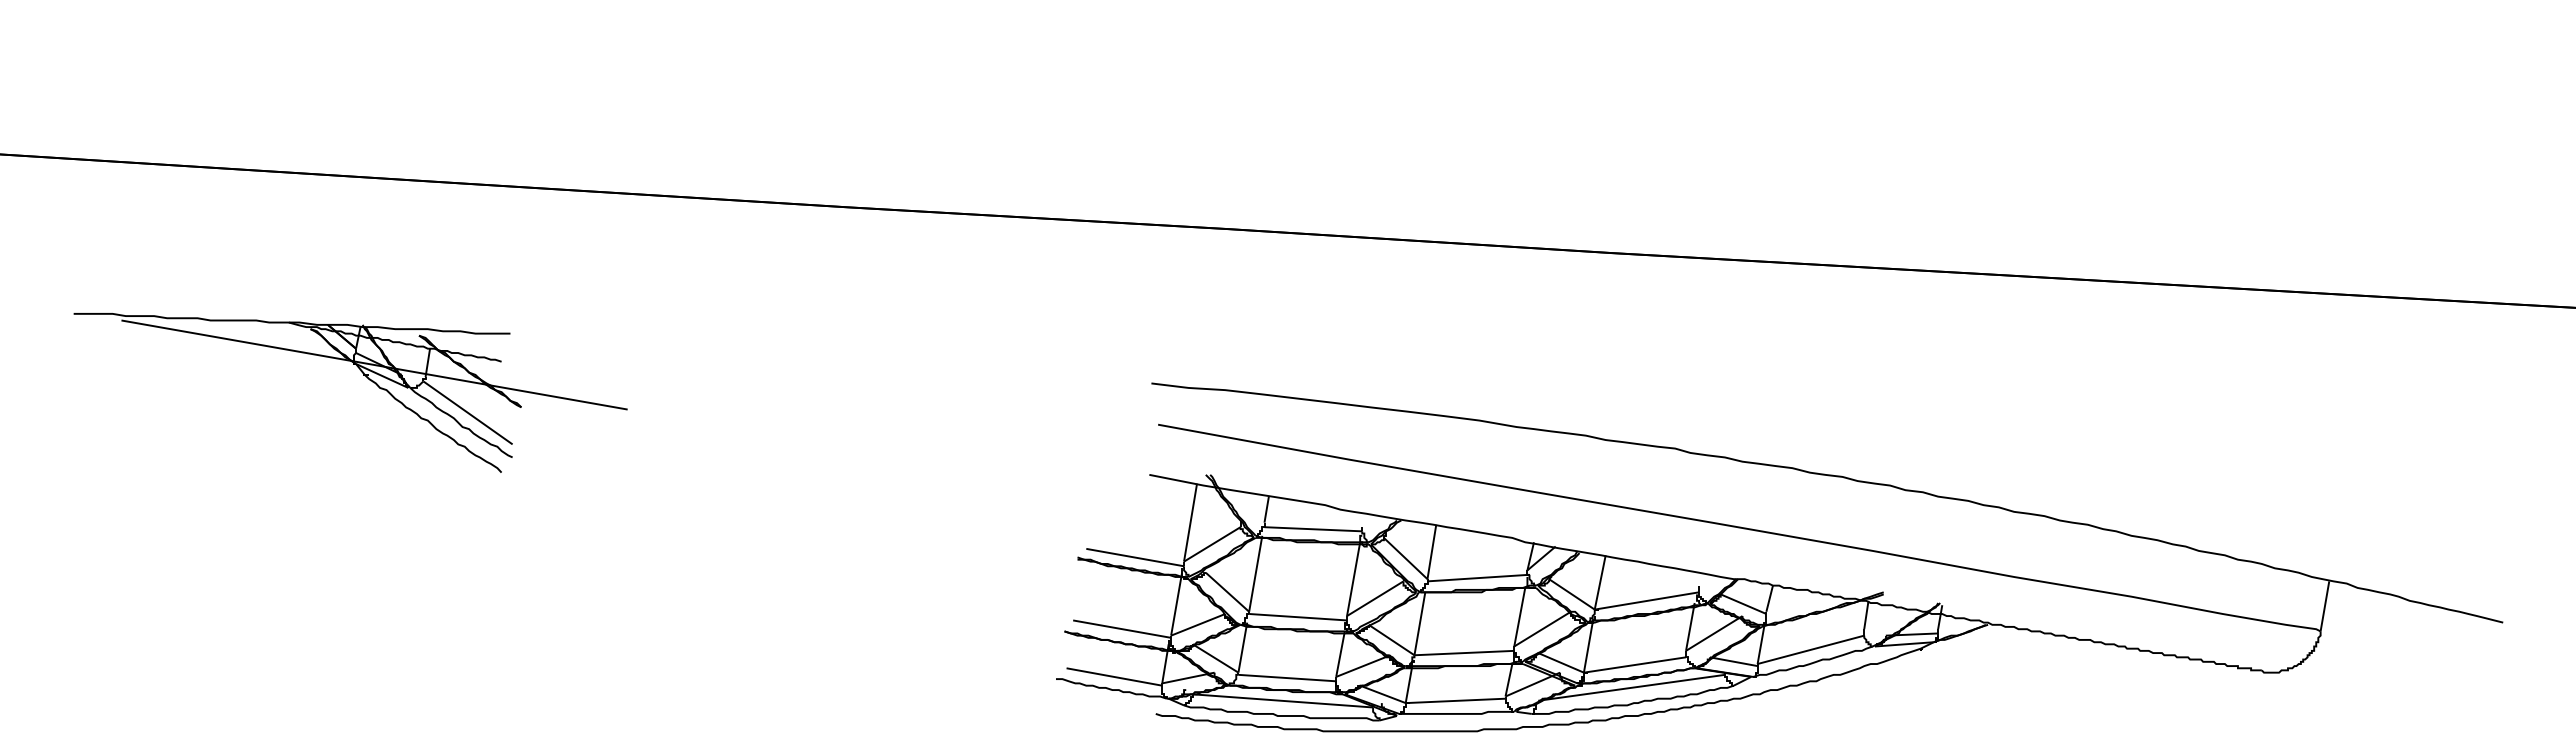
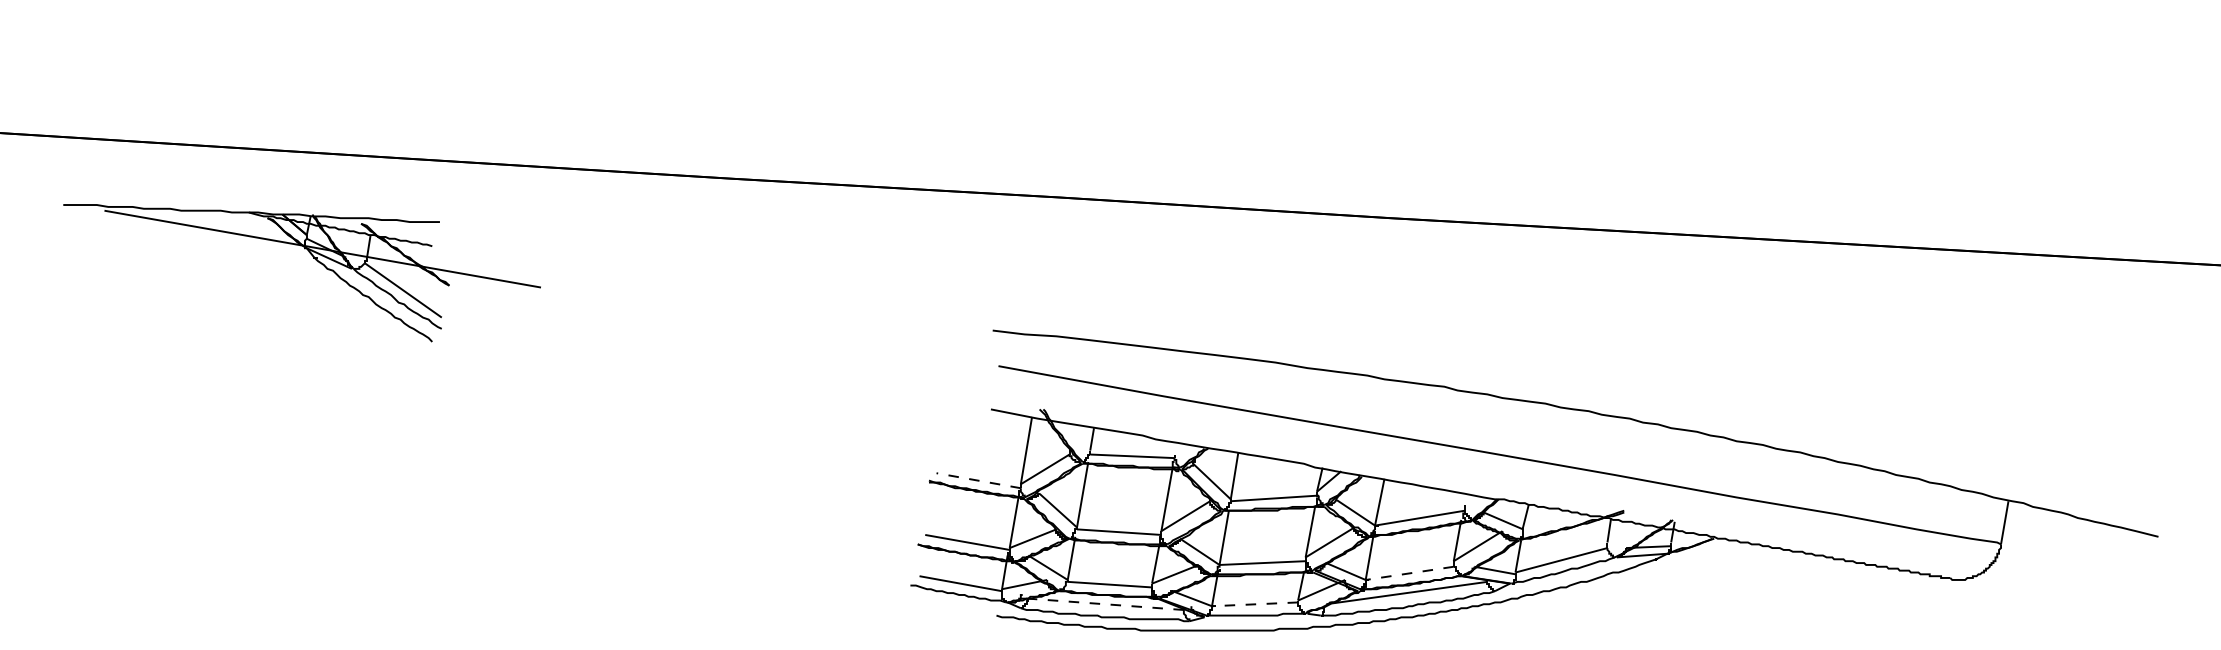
part: (363, 375) -> (313, 258), moved
line: (1135, 557) -> (978, 480), solid -> dashed
line: (1634, 664) -> (1409, 572), solid -> dashed
line: (1282, 700) -> (1105, 603), solid -> dashed
line: (1455, 700) -> (1254, 603), solid -> dashed

